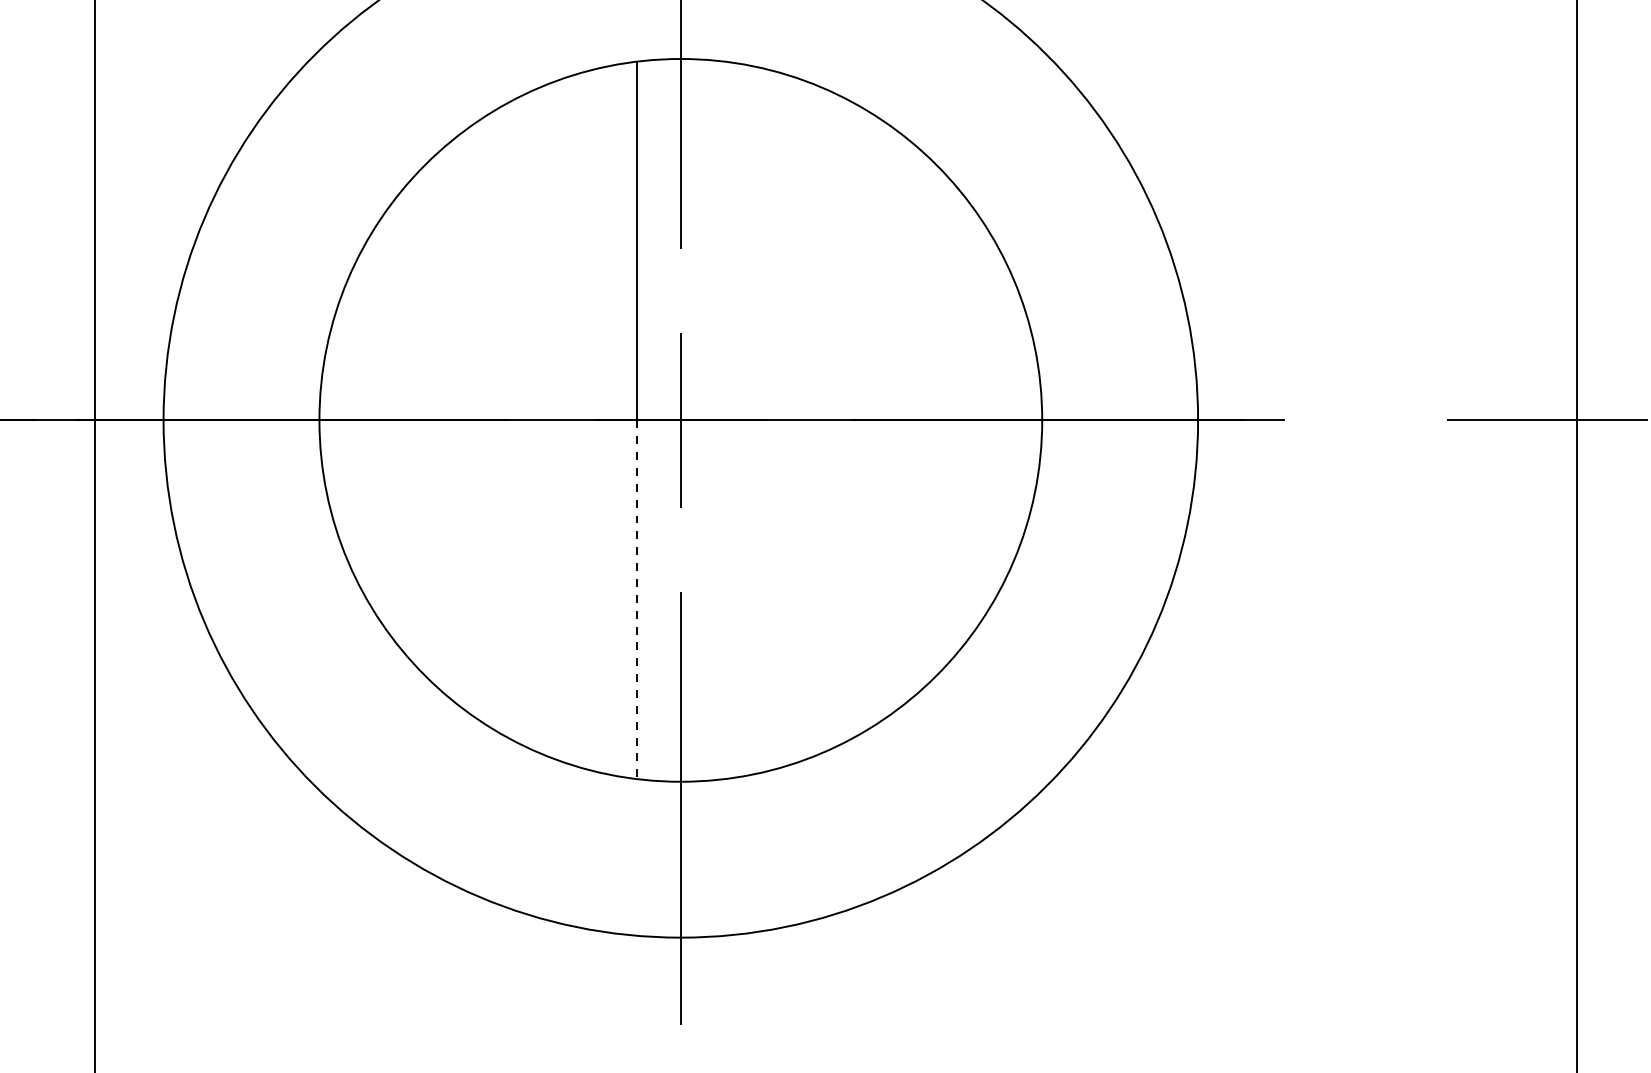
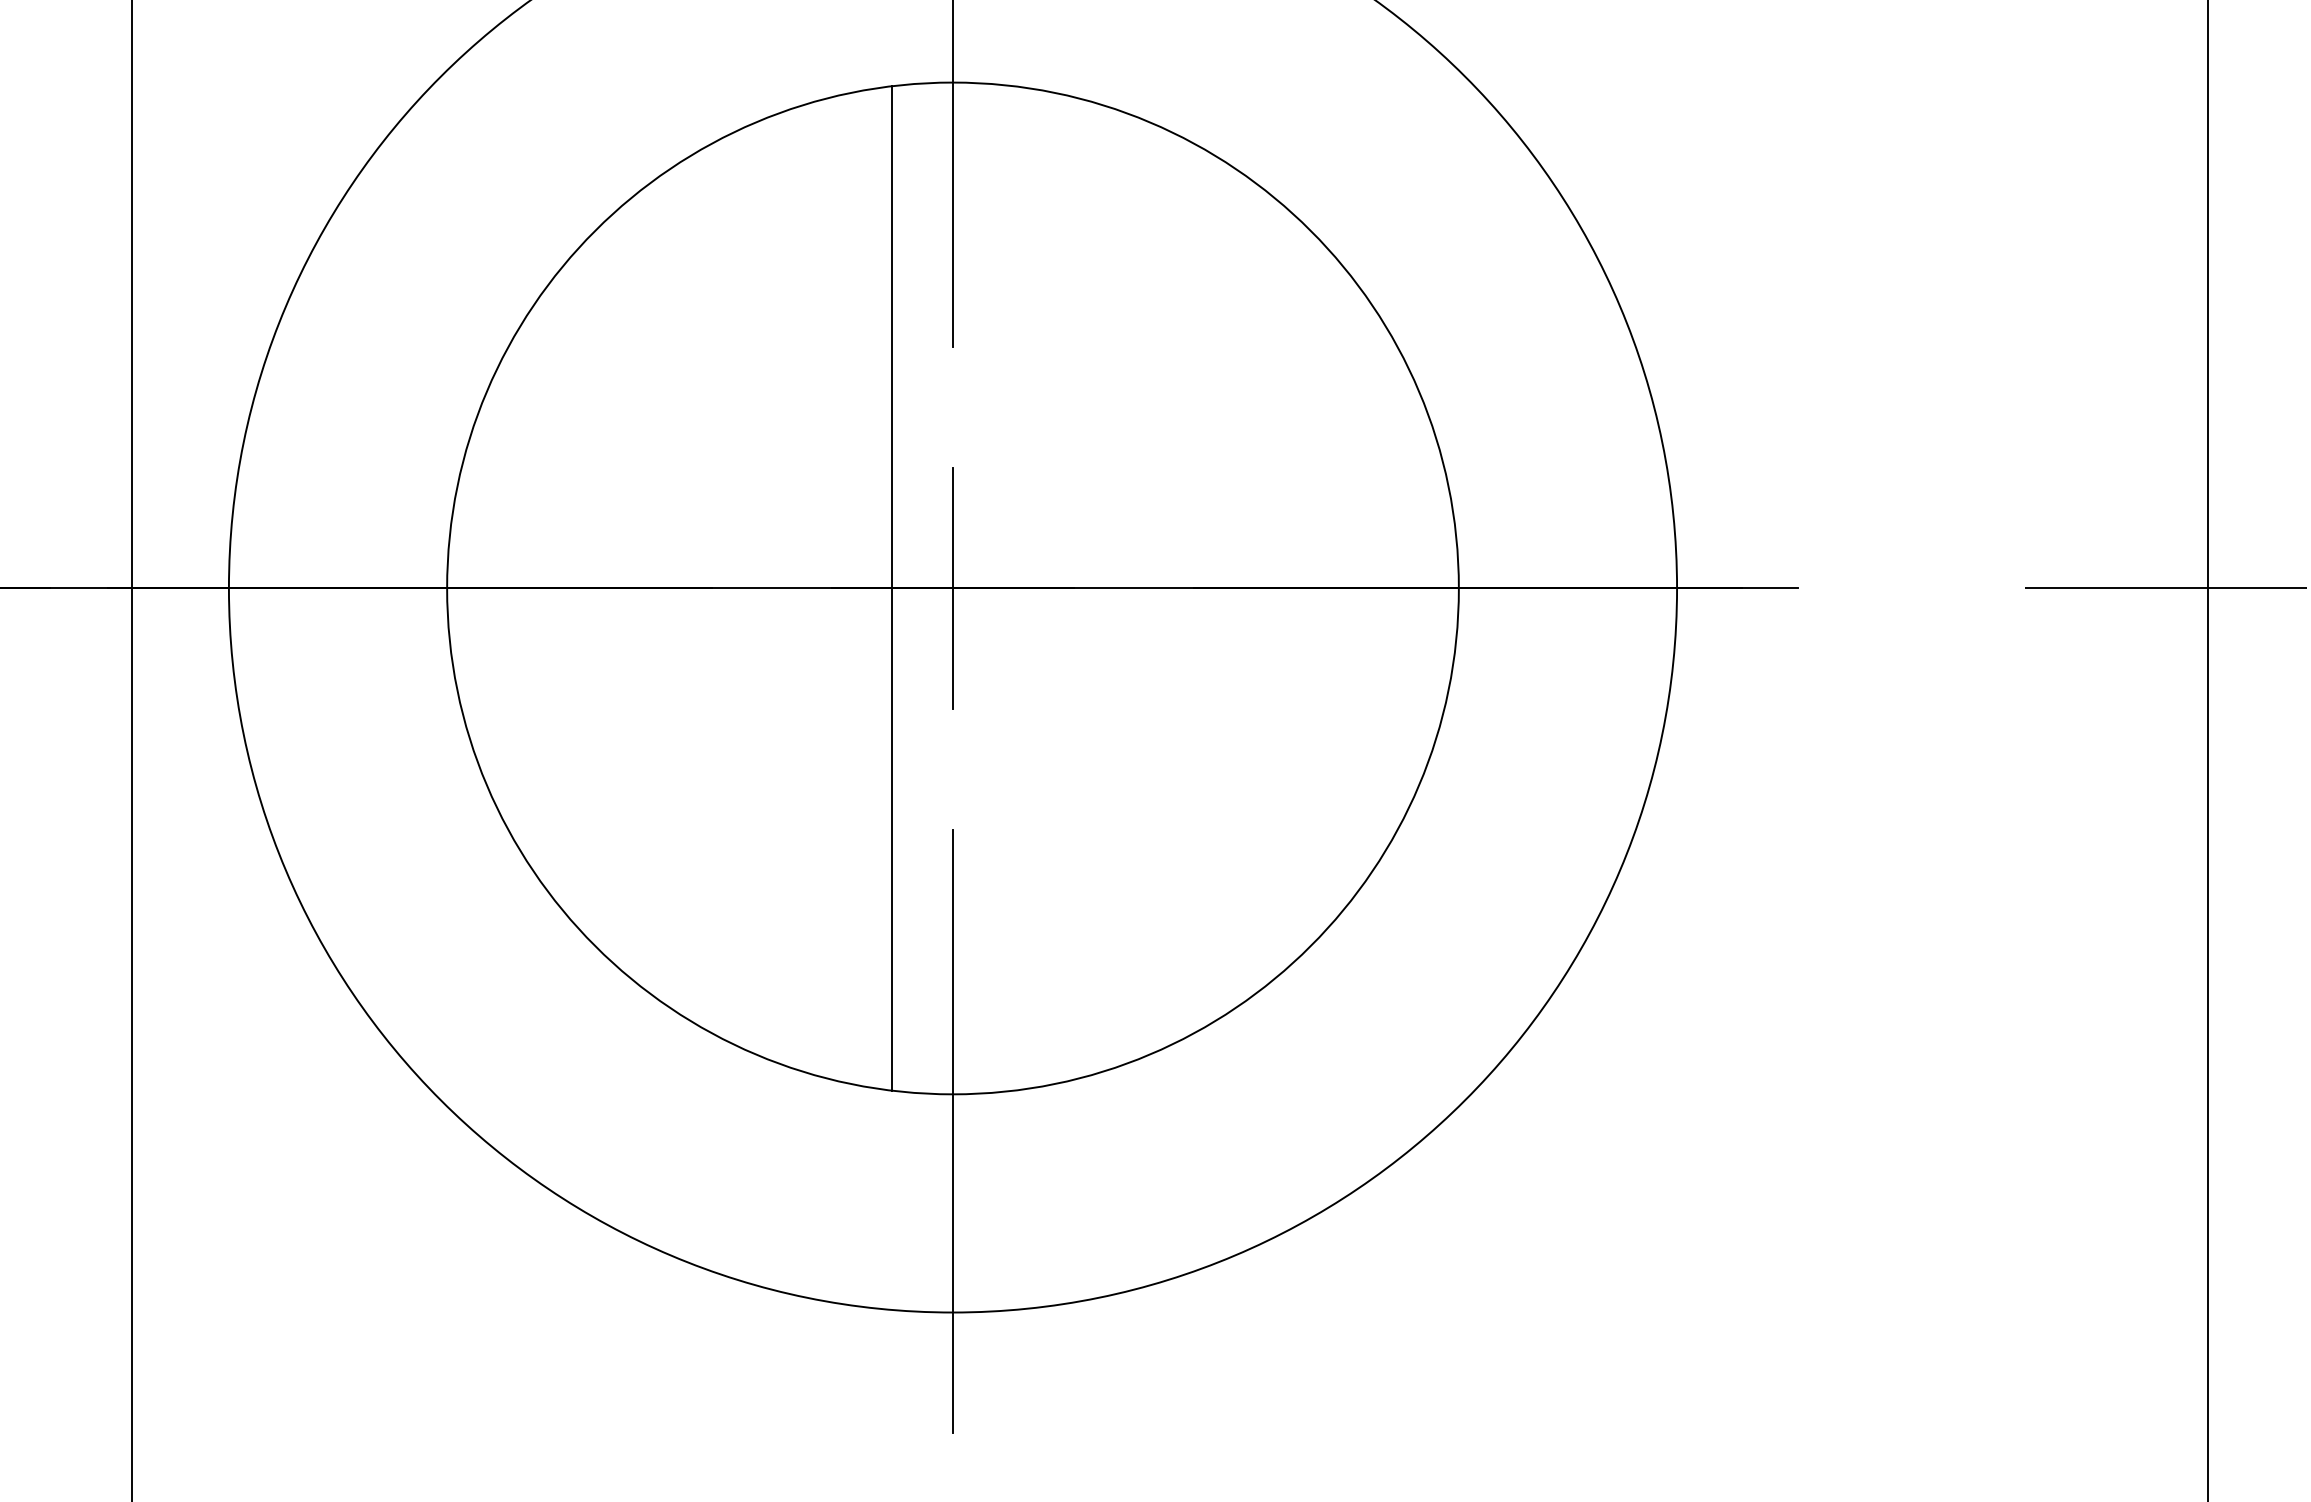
line: (637, 600) -> (892, 840), dashed -> solid

